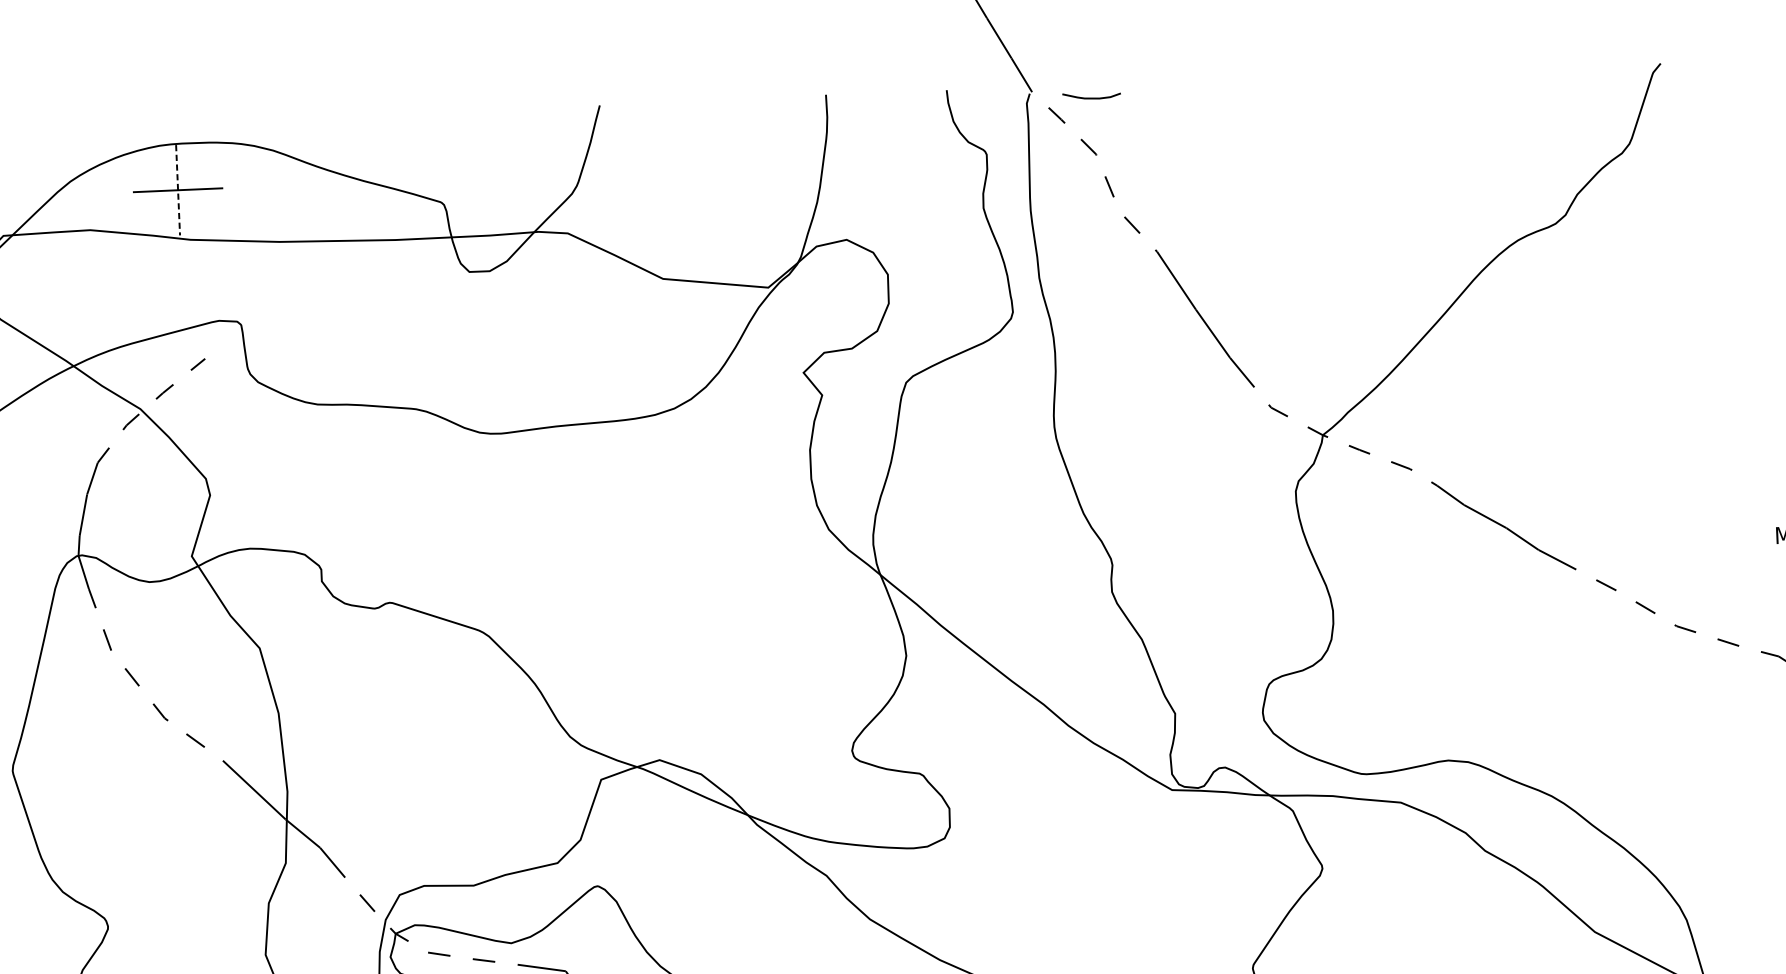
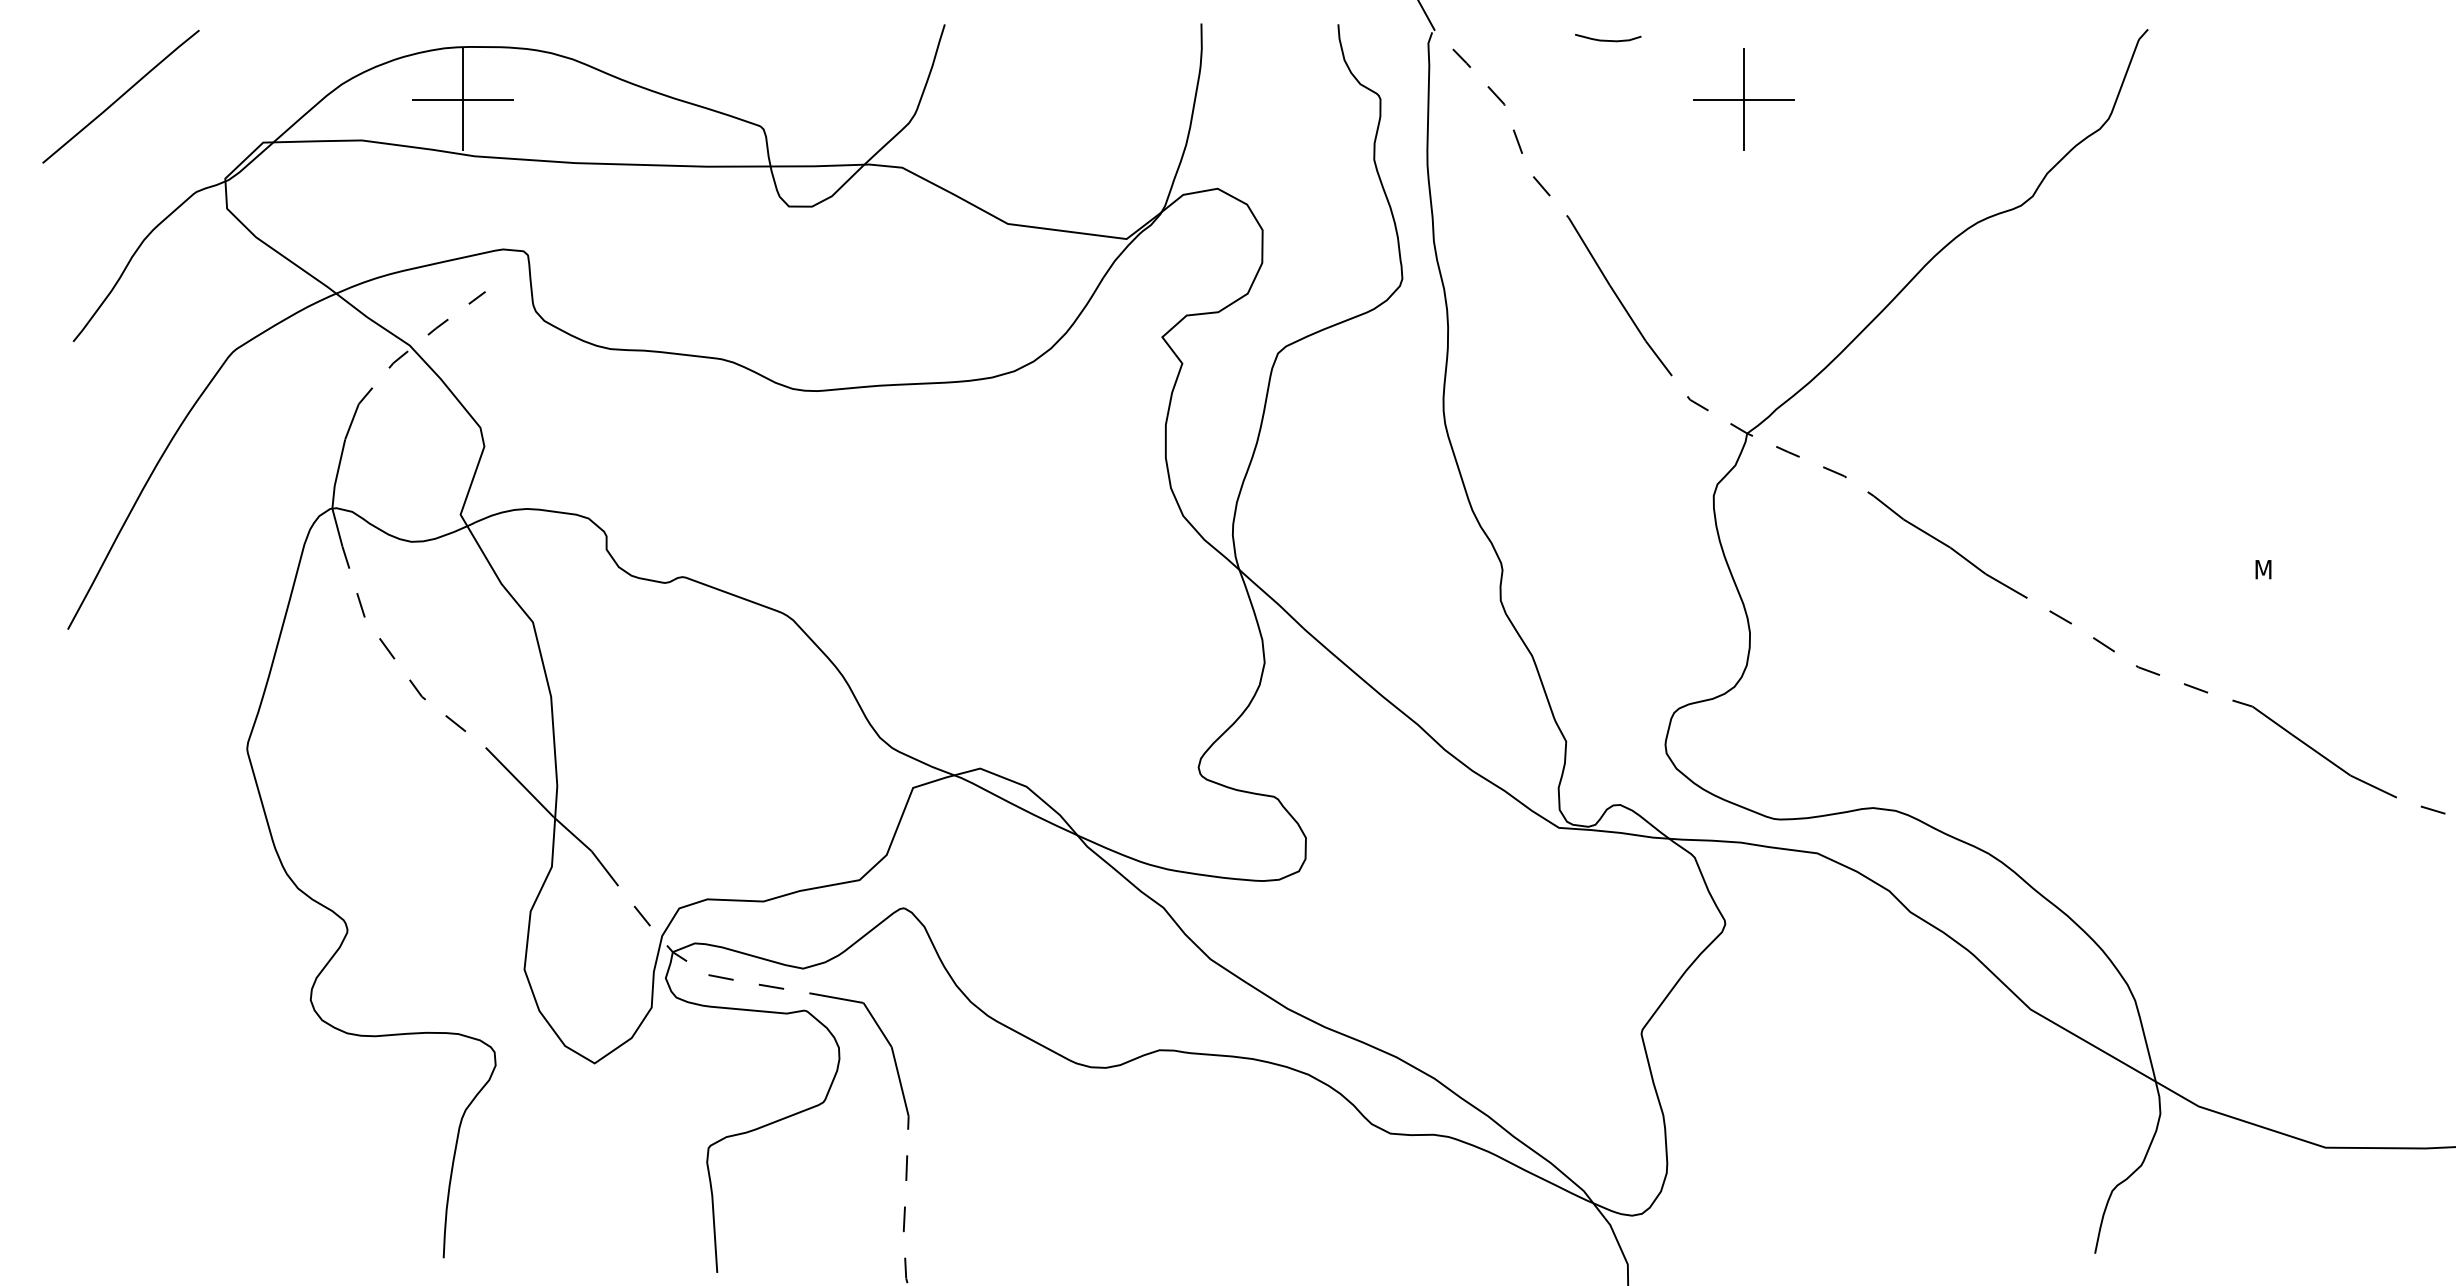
curve: (1090, 97) -> (1606, 39), moved
part: (1306, 140) -> (1743, 99), added
line: (178, 191) -> (463, 100), dashed -> solid

